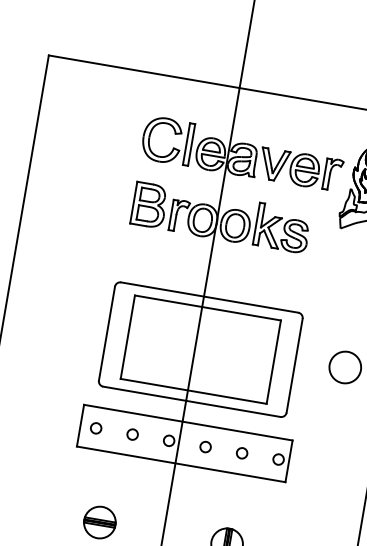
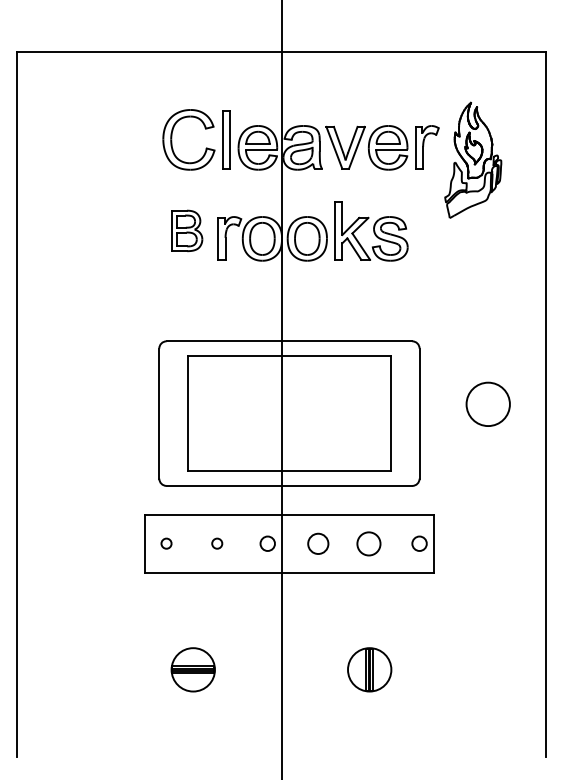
part: (149, 204) -> (186, 230), size x0.7
circle: (96, 428) -> (166, 543), size x0.7
circle: (132, 434) -> (217, 543), size x0.7
circle: (205, 446) -> (318, 543), size x1.4
circle: (241, 453) -> (368, 543), size x1.6

